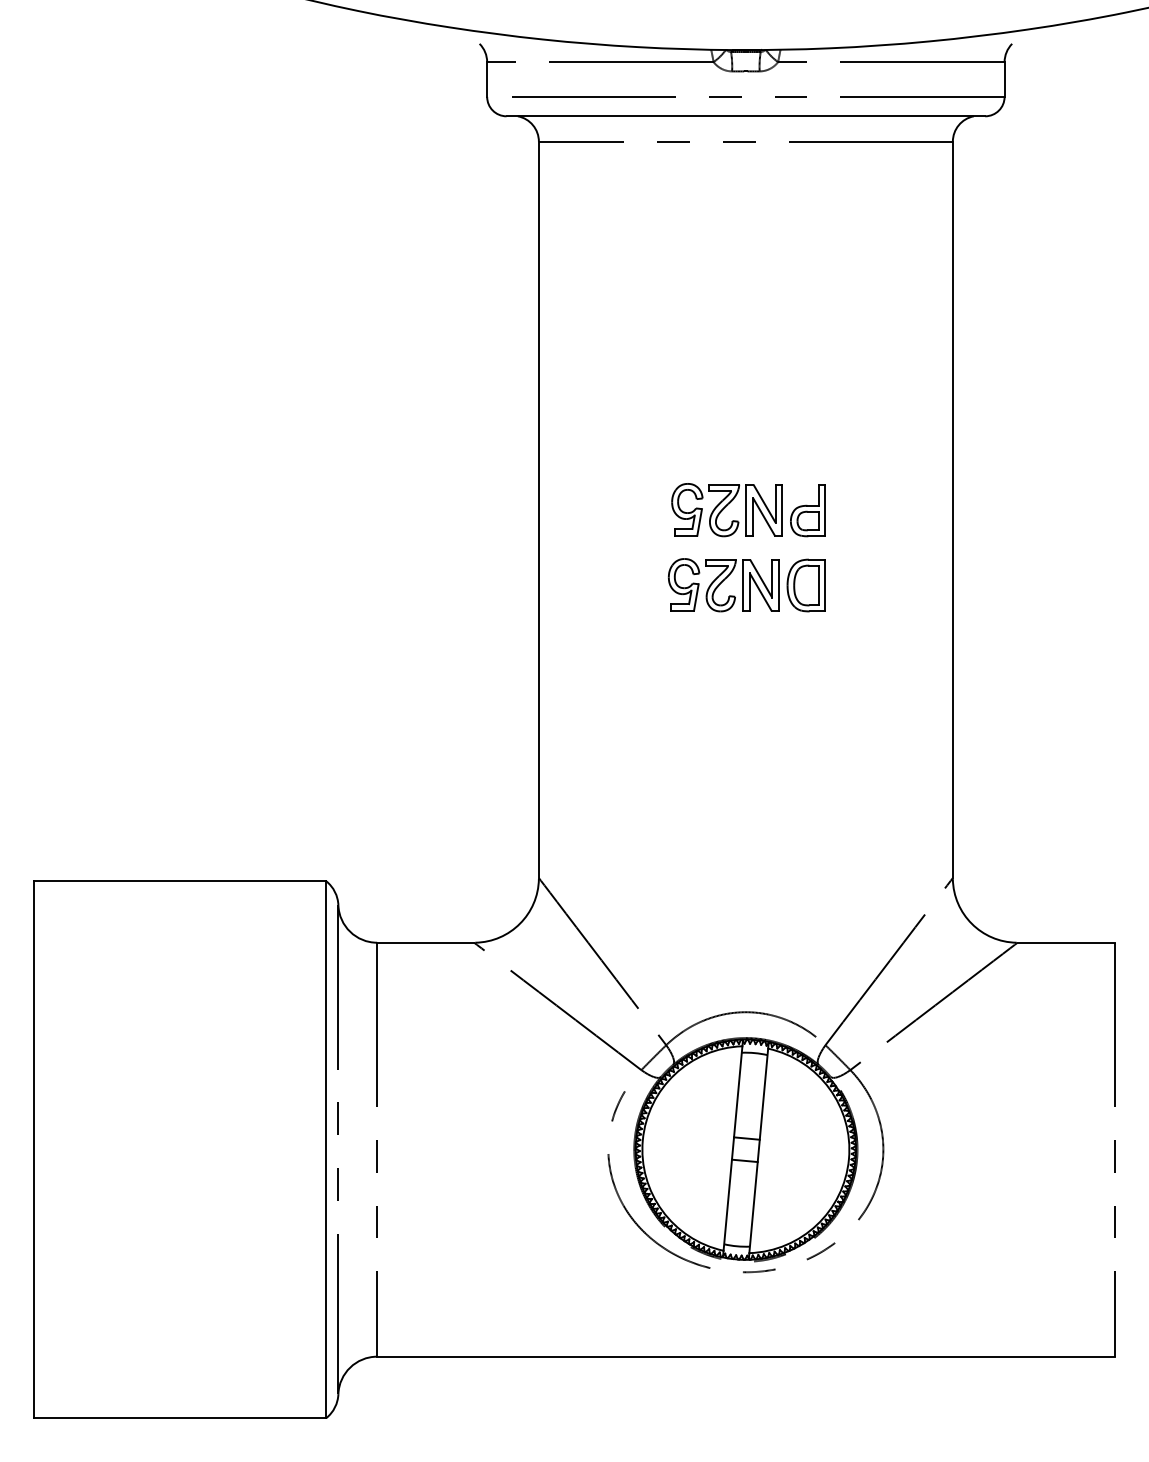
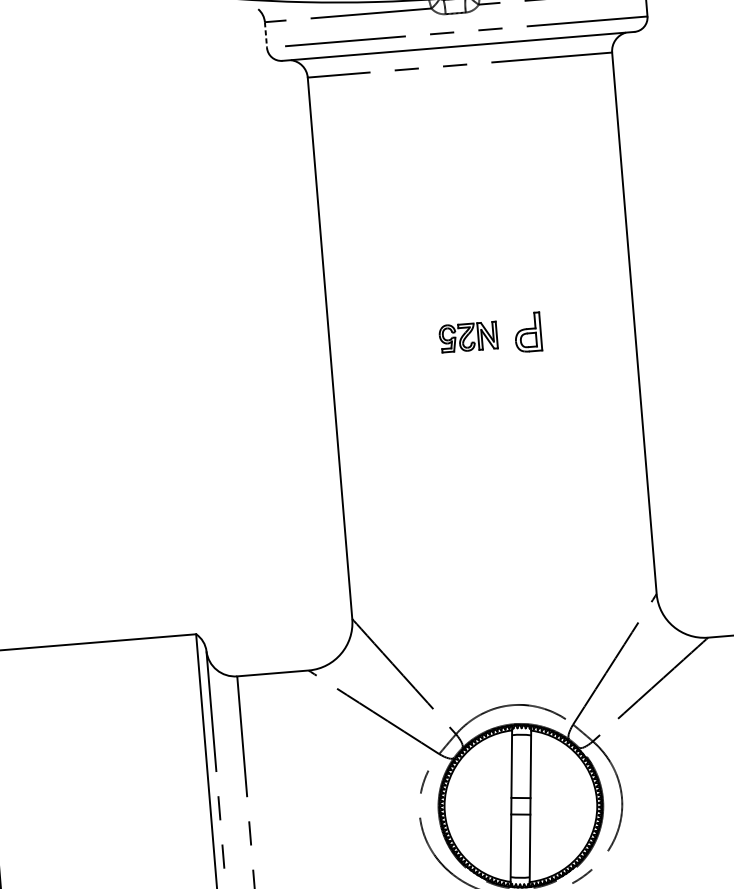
line: (487, 80) -> (266, 35), solid -> dashed
part: (726, 510) -> (468, 337), size x0.7
part: (746, 585) -> (487, 391), removed

